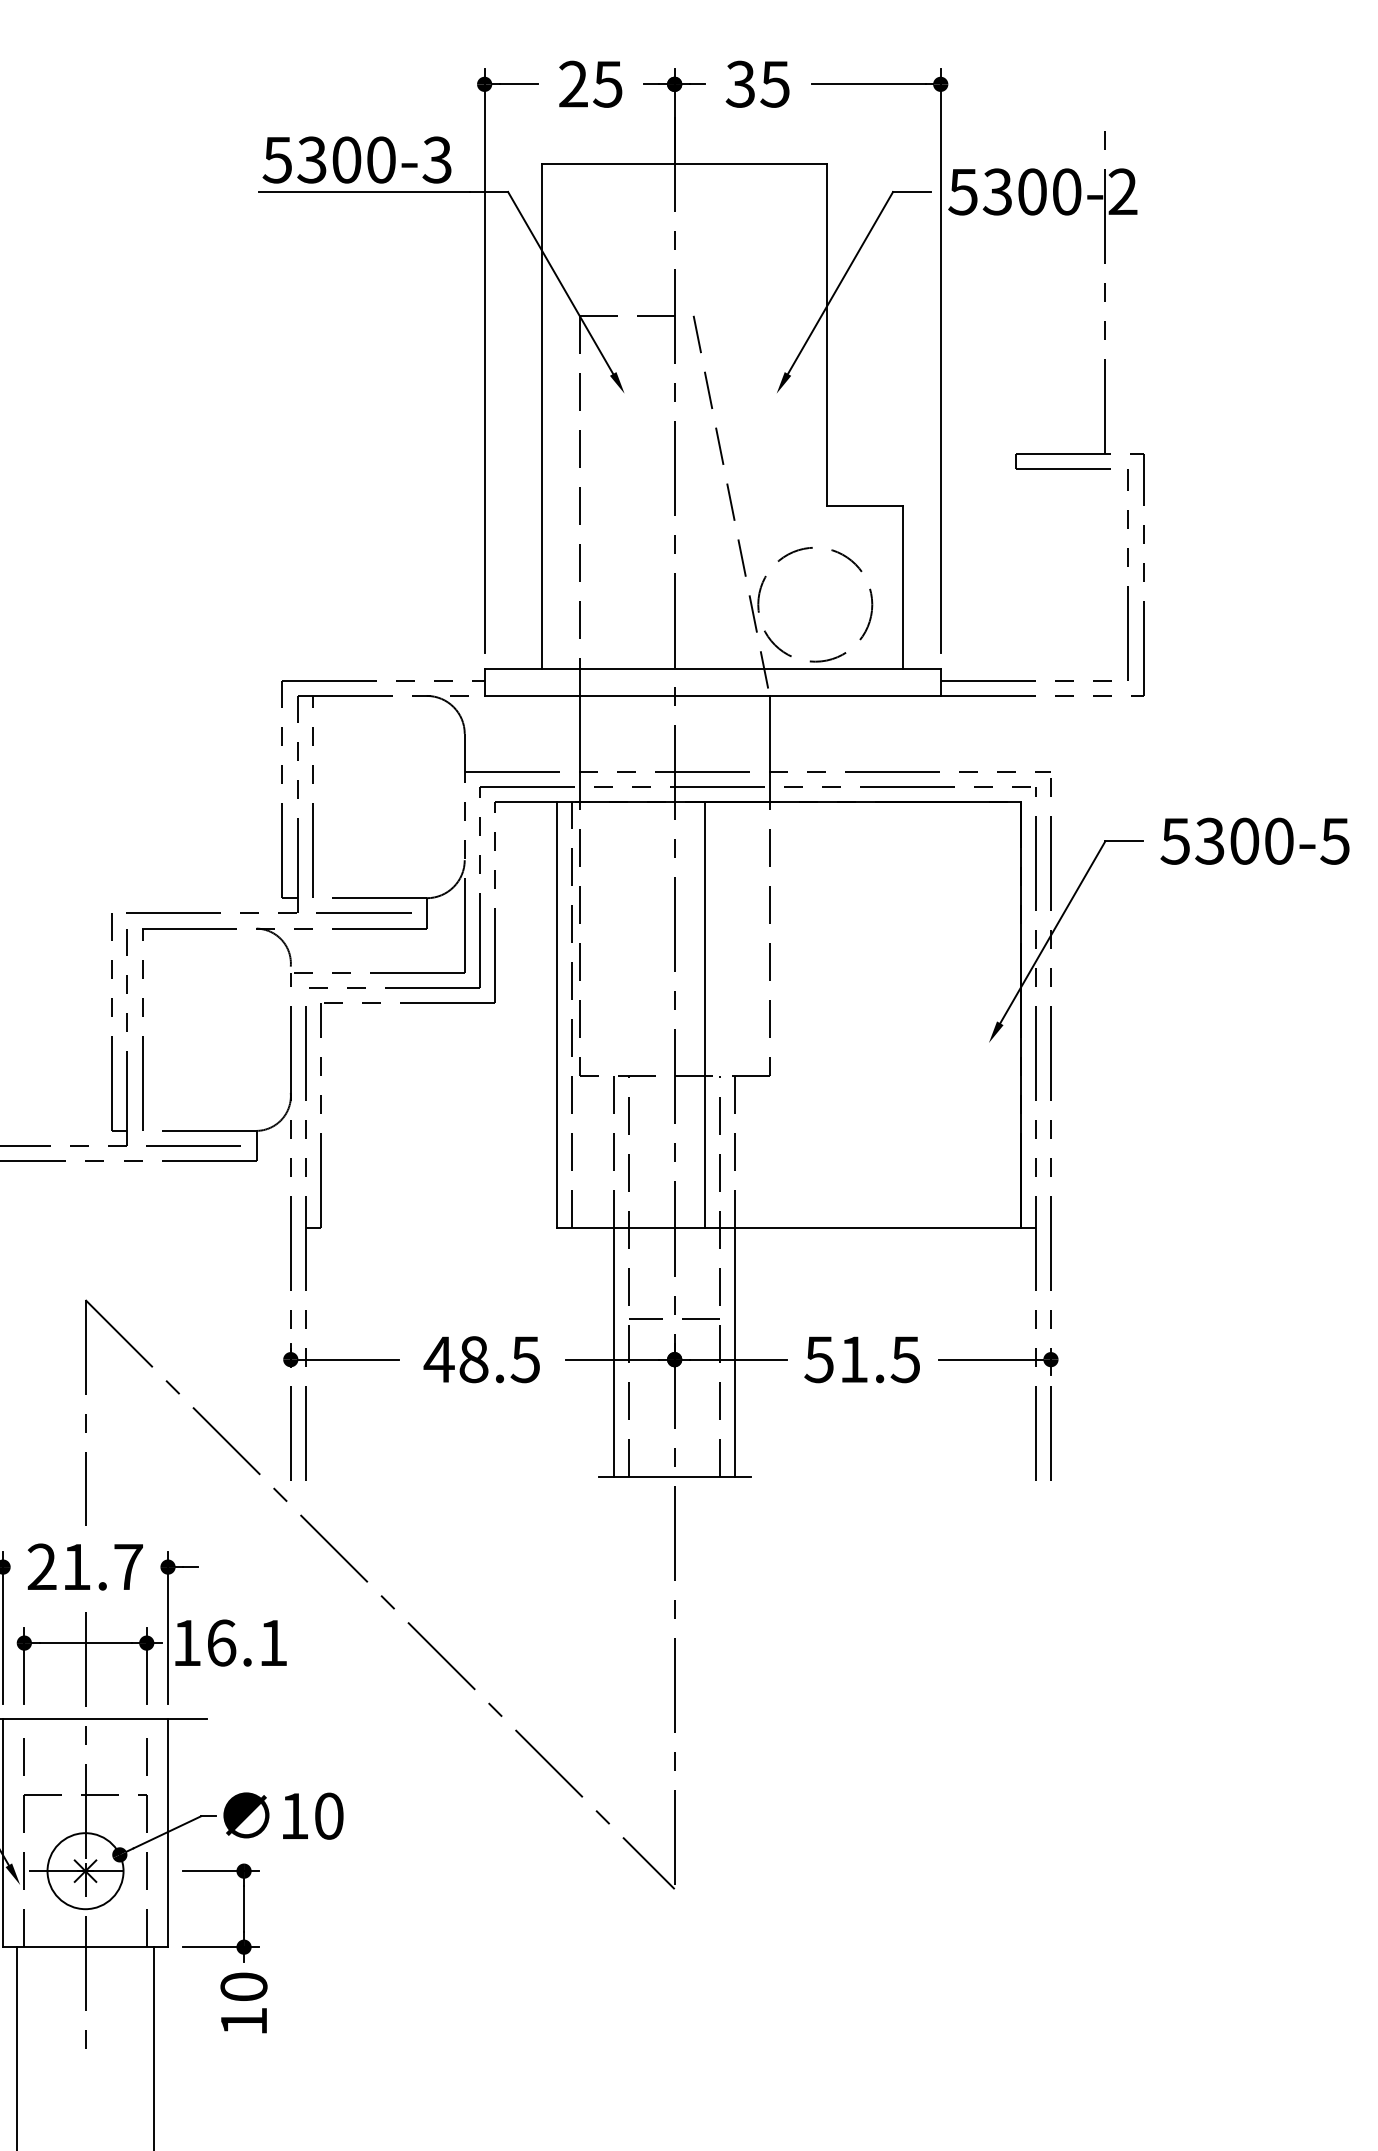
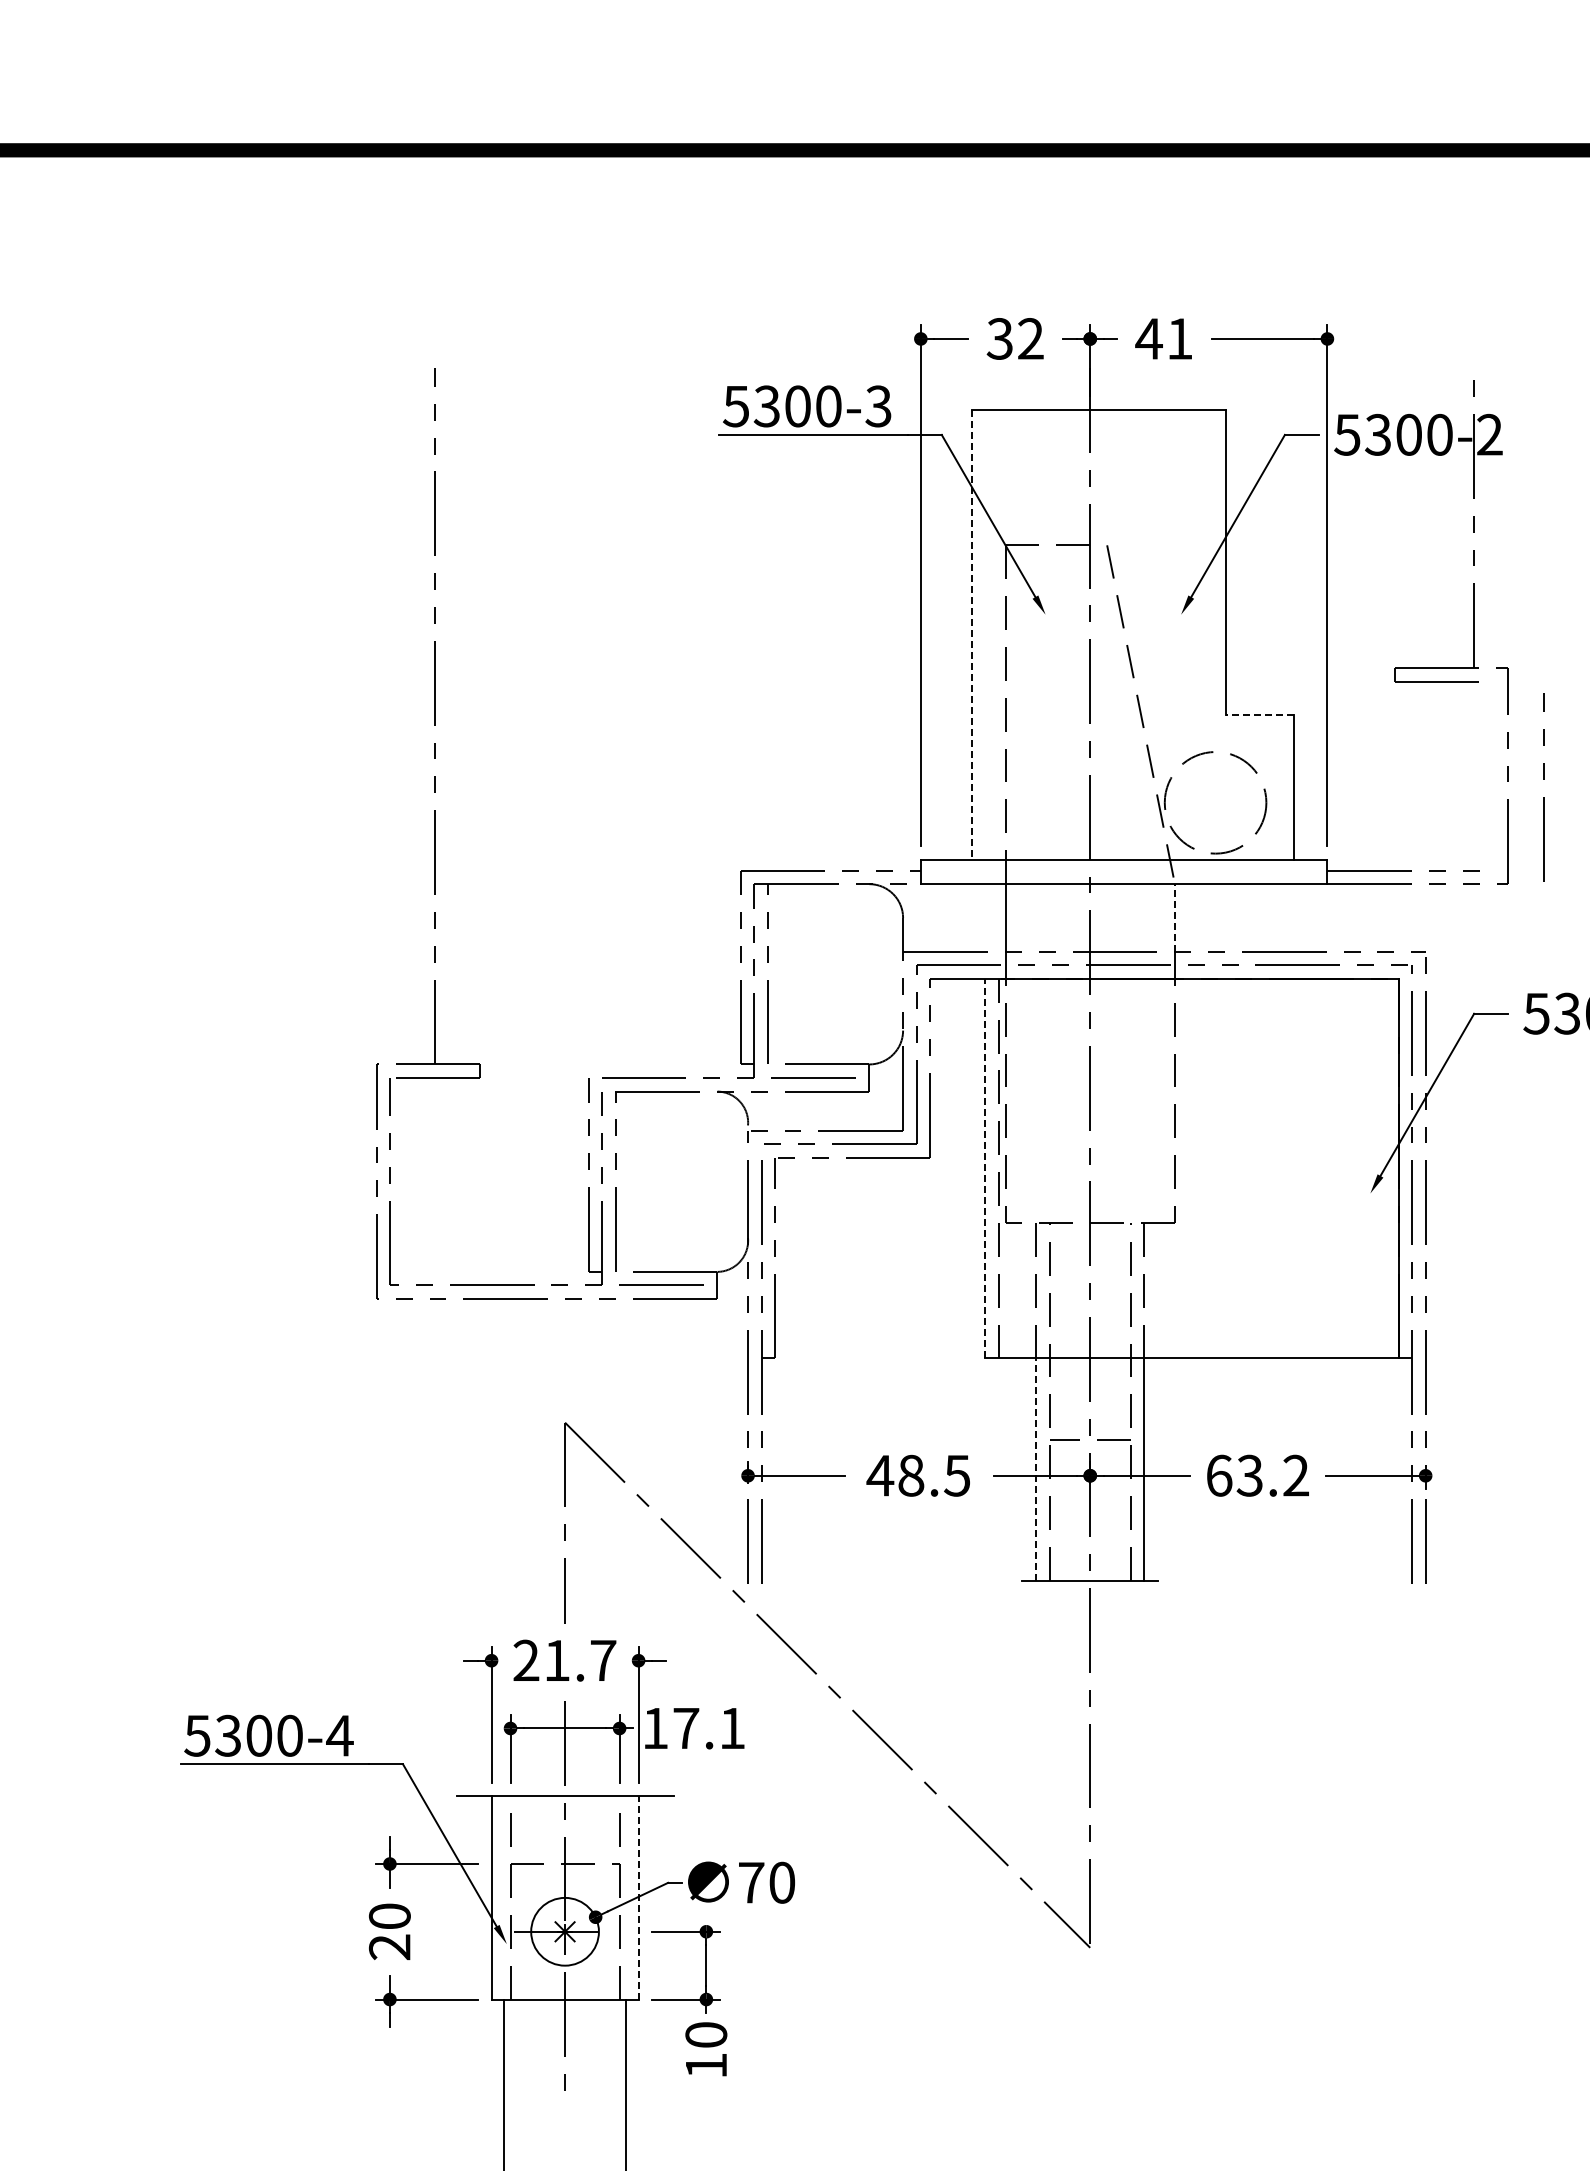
text: (589, 83) -> (1014, 338), 25 -> 32
text: (756, 83) -> (1163, 338), 35 -> 41
line: (542, 415) -> (972, 634), solid -> dashed
line: (864, 505) -> (1259, 714), solid -> dashed
line: (1128, 566) -> (1543, 779), moved
line: (769, 734) -> (1174, 918), solid -> dashed
line: (557, 1014) -> (985, 1168), solid -> dashed
line: (705, 1014) -> (1117, 1168), removed
line: (614, 1352) -> (1036, 1469), solid -> dashed
text: (861, 1359) -> (1256, 1475), 51.5 -> 63.2
text: (221, 1643) -> (686, 1728), 16.1 -> 17.1
text: (294, 1815) -> (751, 1882), 10 -> 70
line: (167, 1832) -> (638, 1897), solid -> dashed

